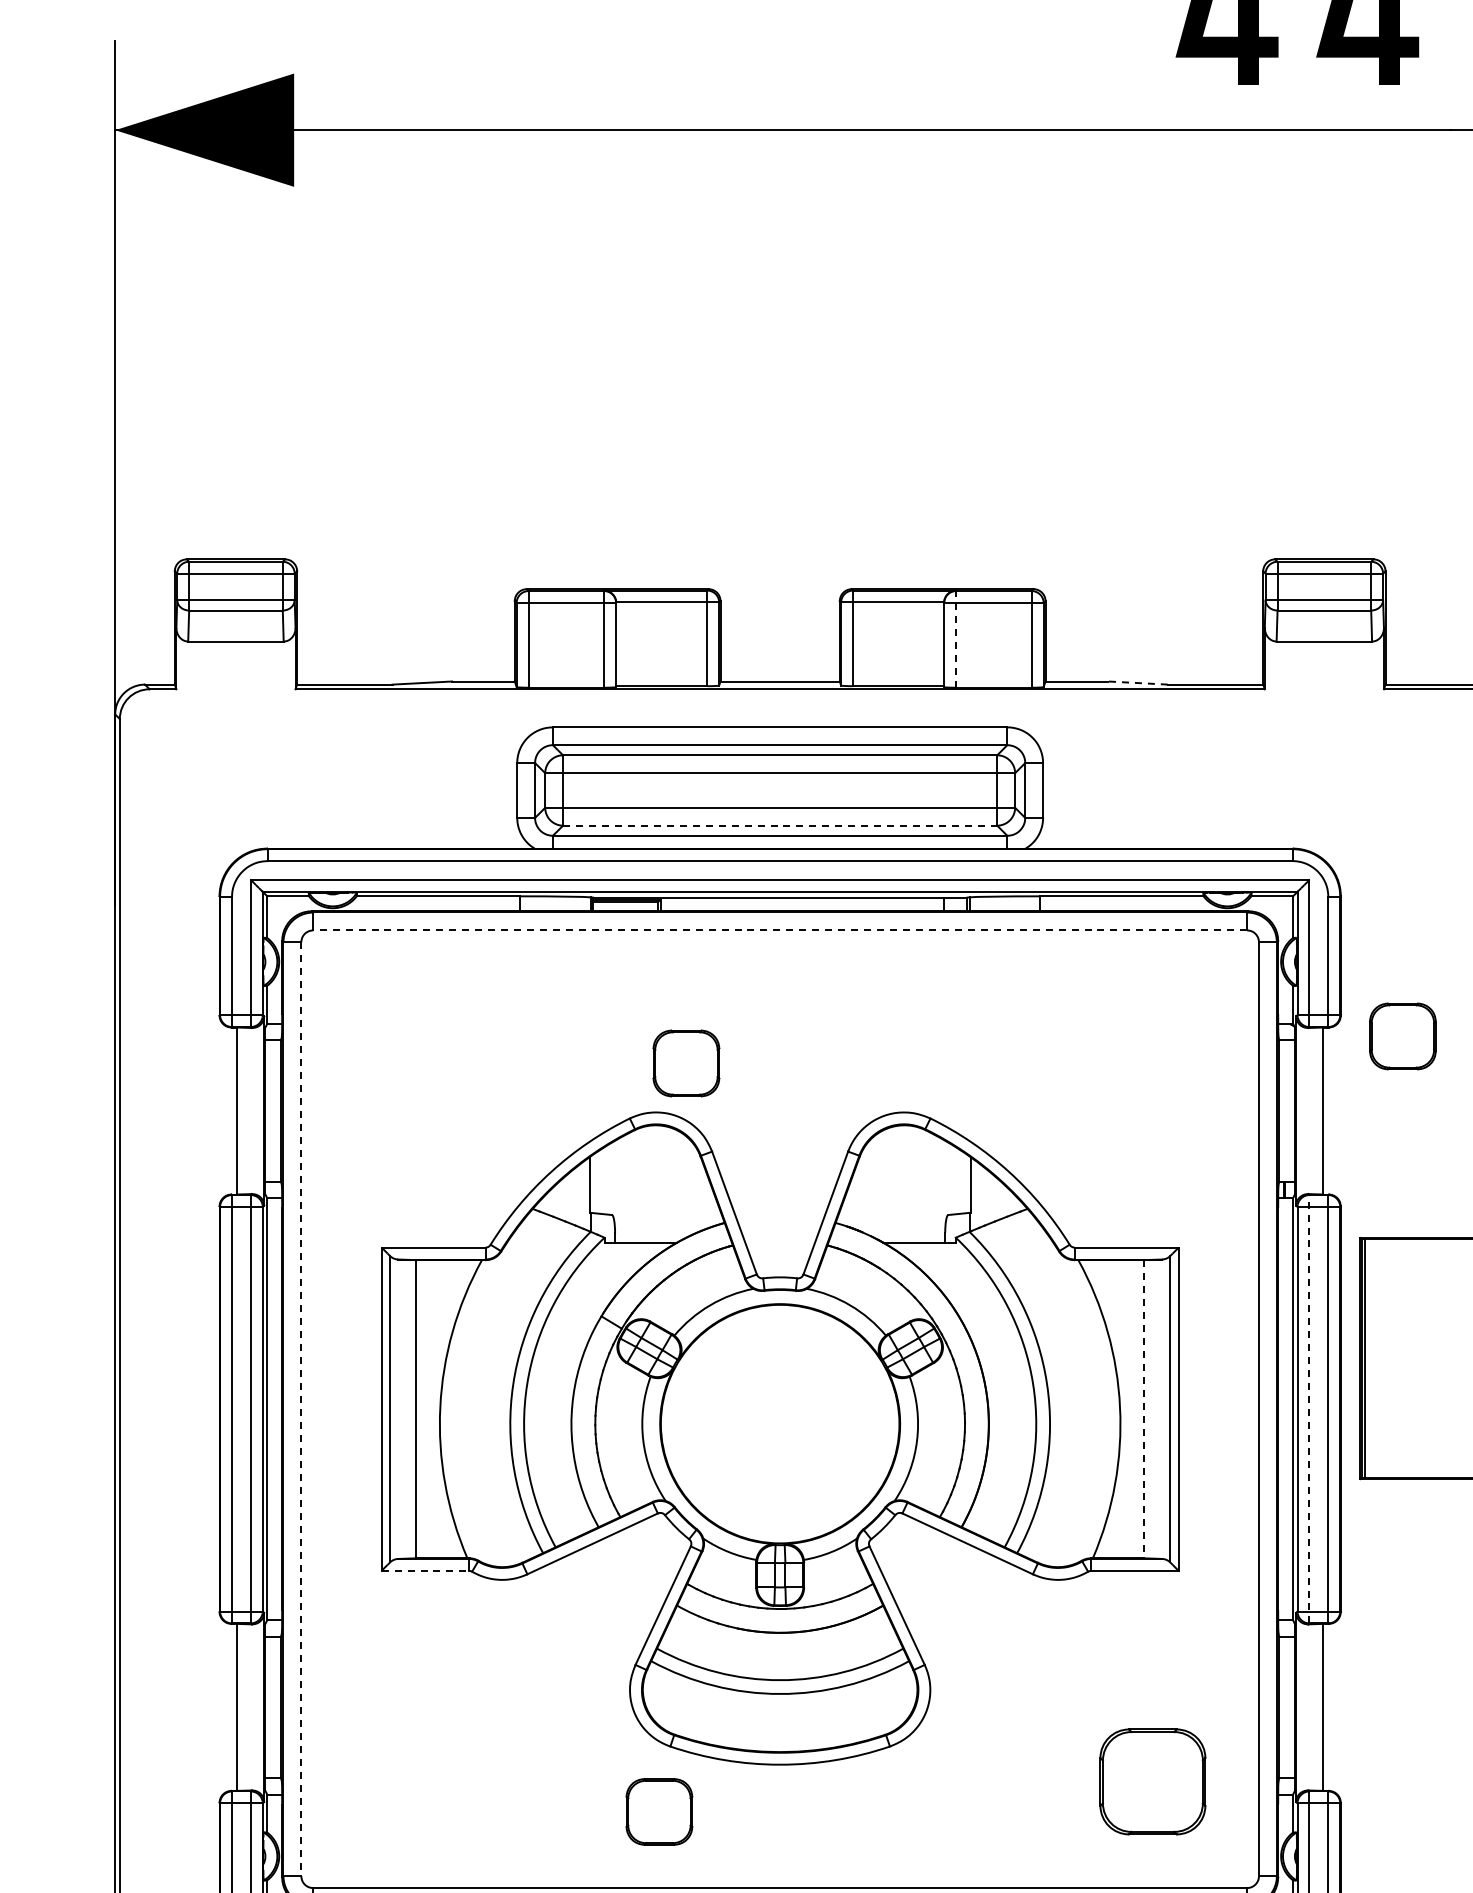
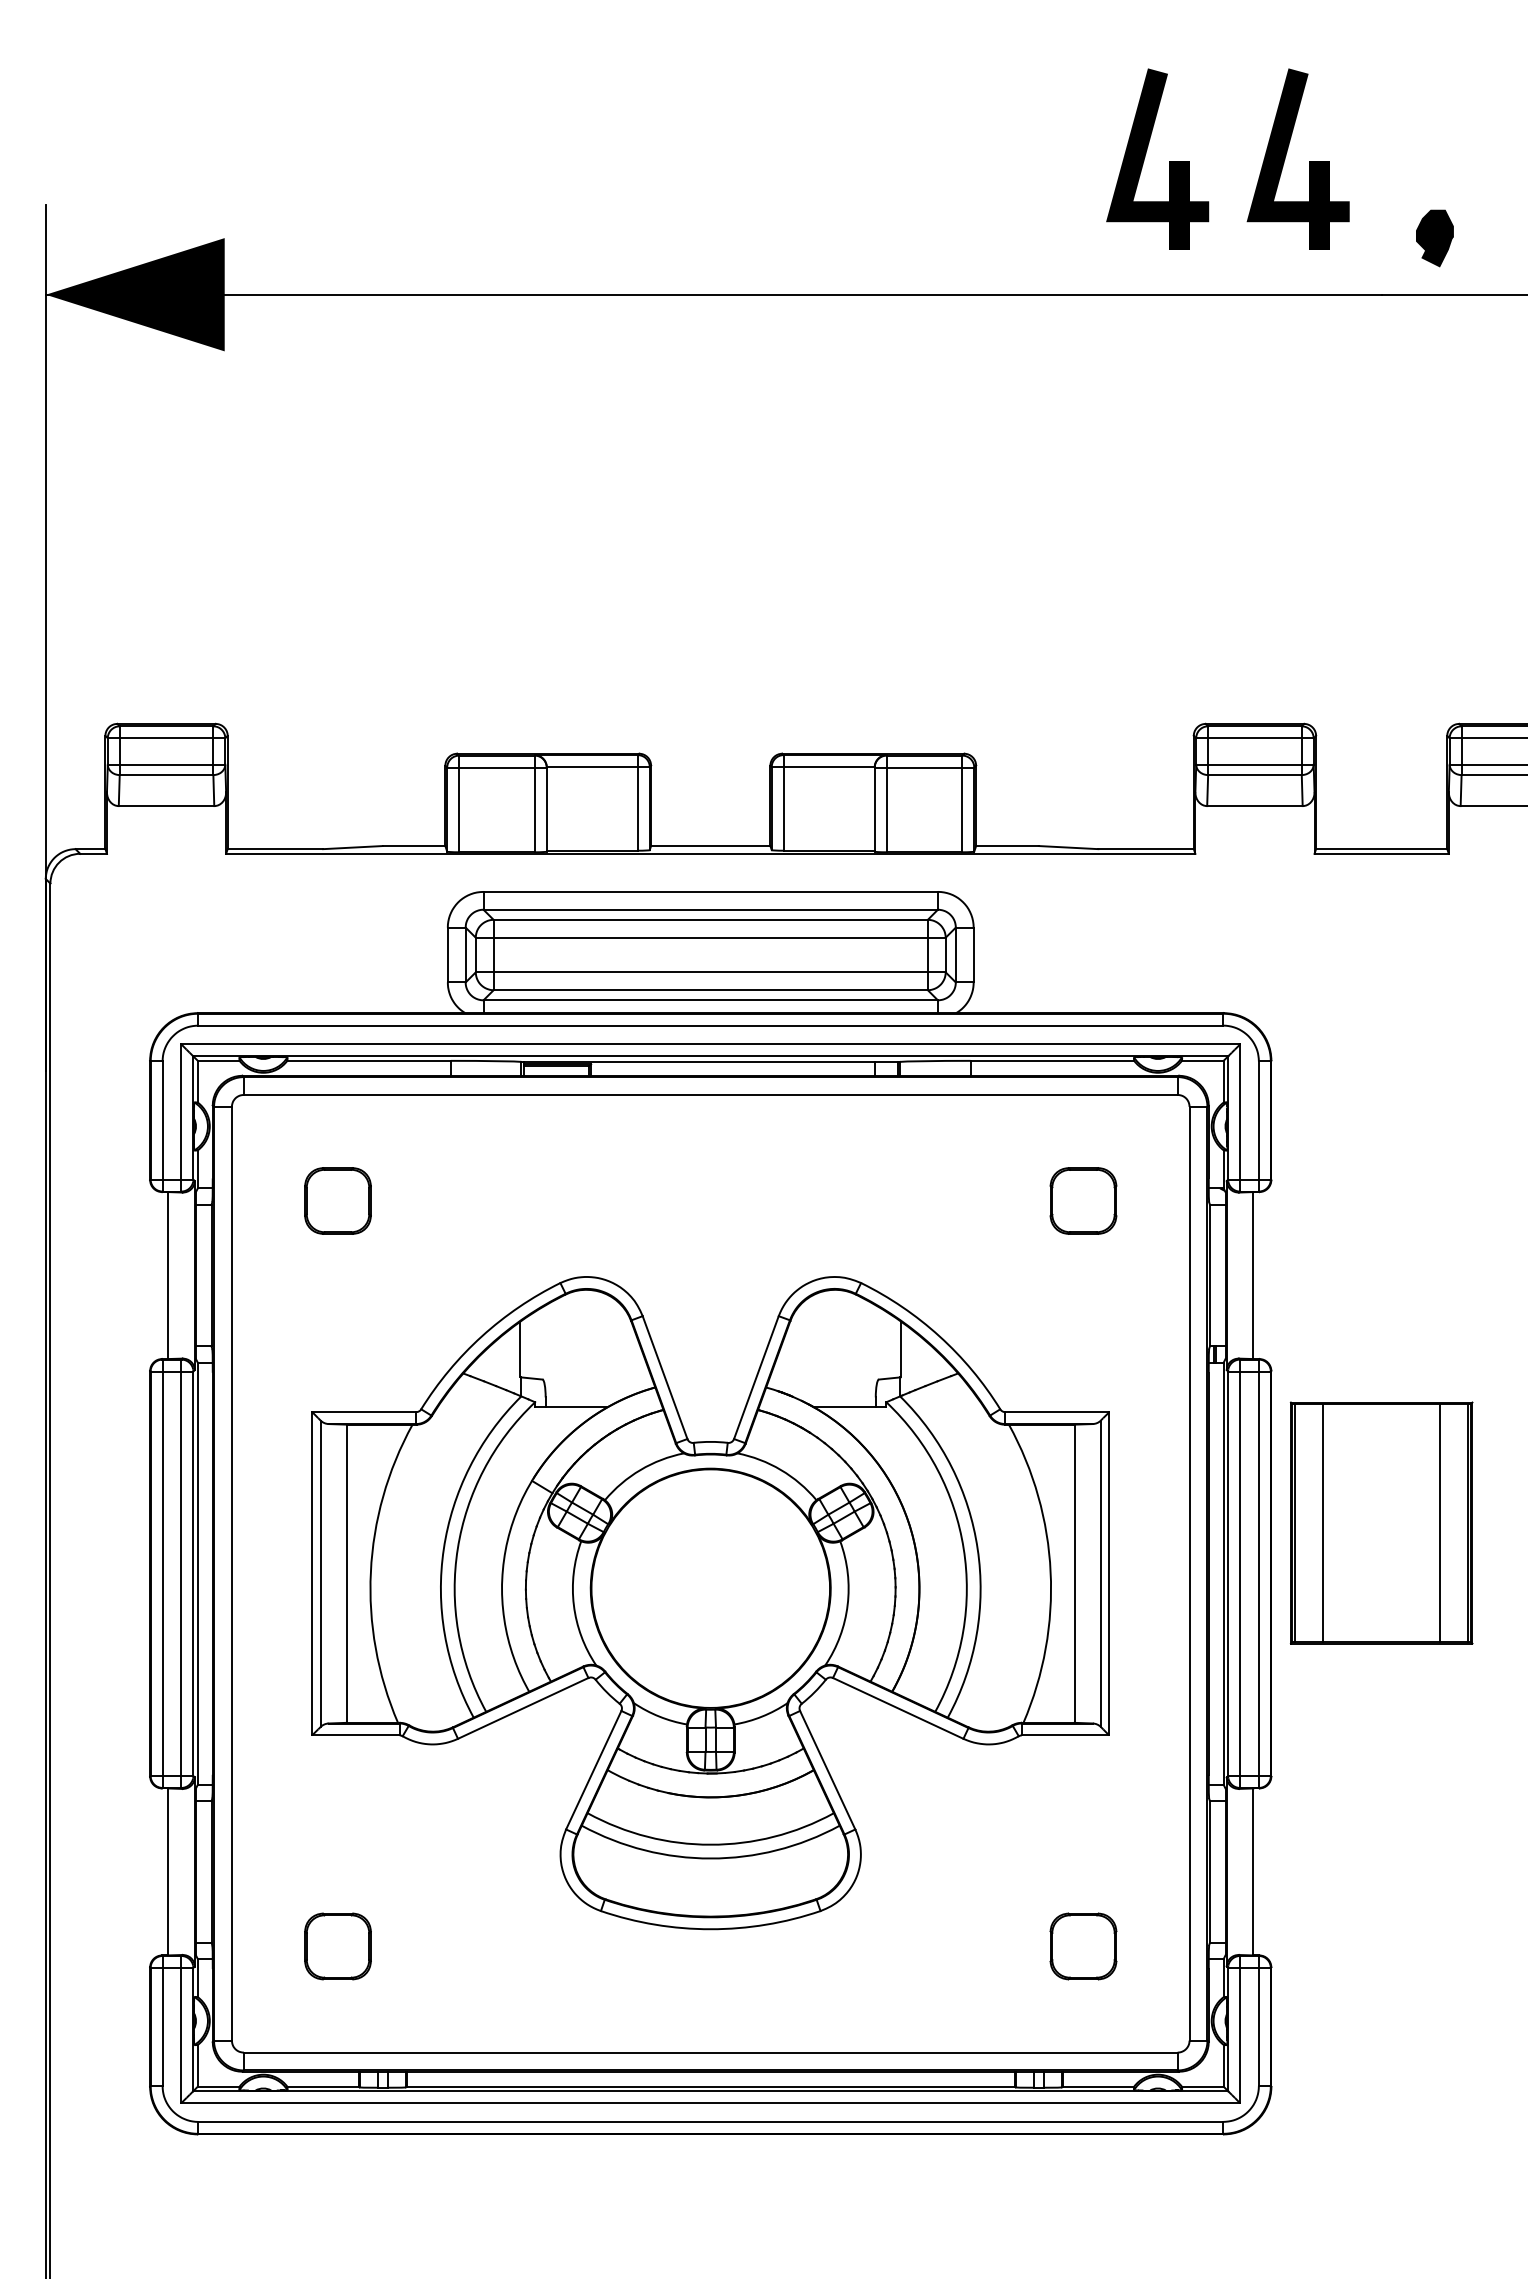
line: (955, 638) -> (886, 803), dashed -> solid
line: (1137, 682) -> (1068, 847), dashed -> solid
line: (780, 825) -> (711, 990), dashed -> solid
line: (779, 929) -> (710, 1094), dashed -> solid
part: (1402, 1035) -> (1083, 1200), moved
part: (685, 1062) -> (337, 1200), moved
line: (1392, 1357) -> (1323, 1522), added
line: (300, 1408) -> (231, 1573), dashed -> solid
line: (1309, 1408) -> (1240, 1573), dashed -> solid
line: (1143, 1409) -> (1074, 1574), dashed -> solid
line: (424, 1570) -> (355, 1735), dashed -> solid
part: (1152, 1781) -> (1083, 1946), size x0.62
part: (658, 1811) -> (337, 1946), moved

